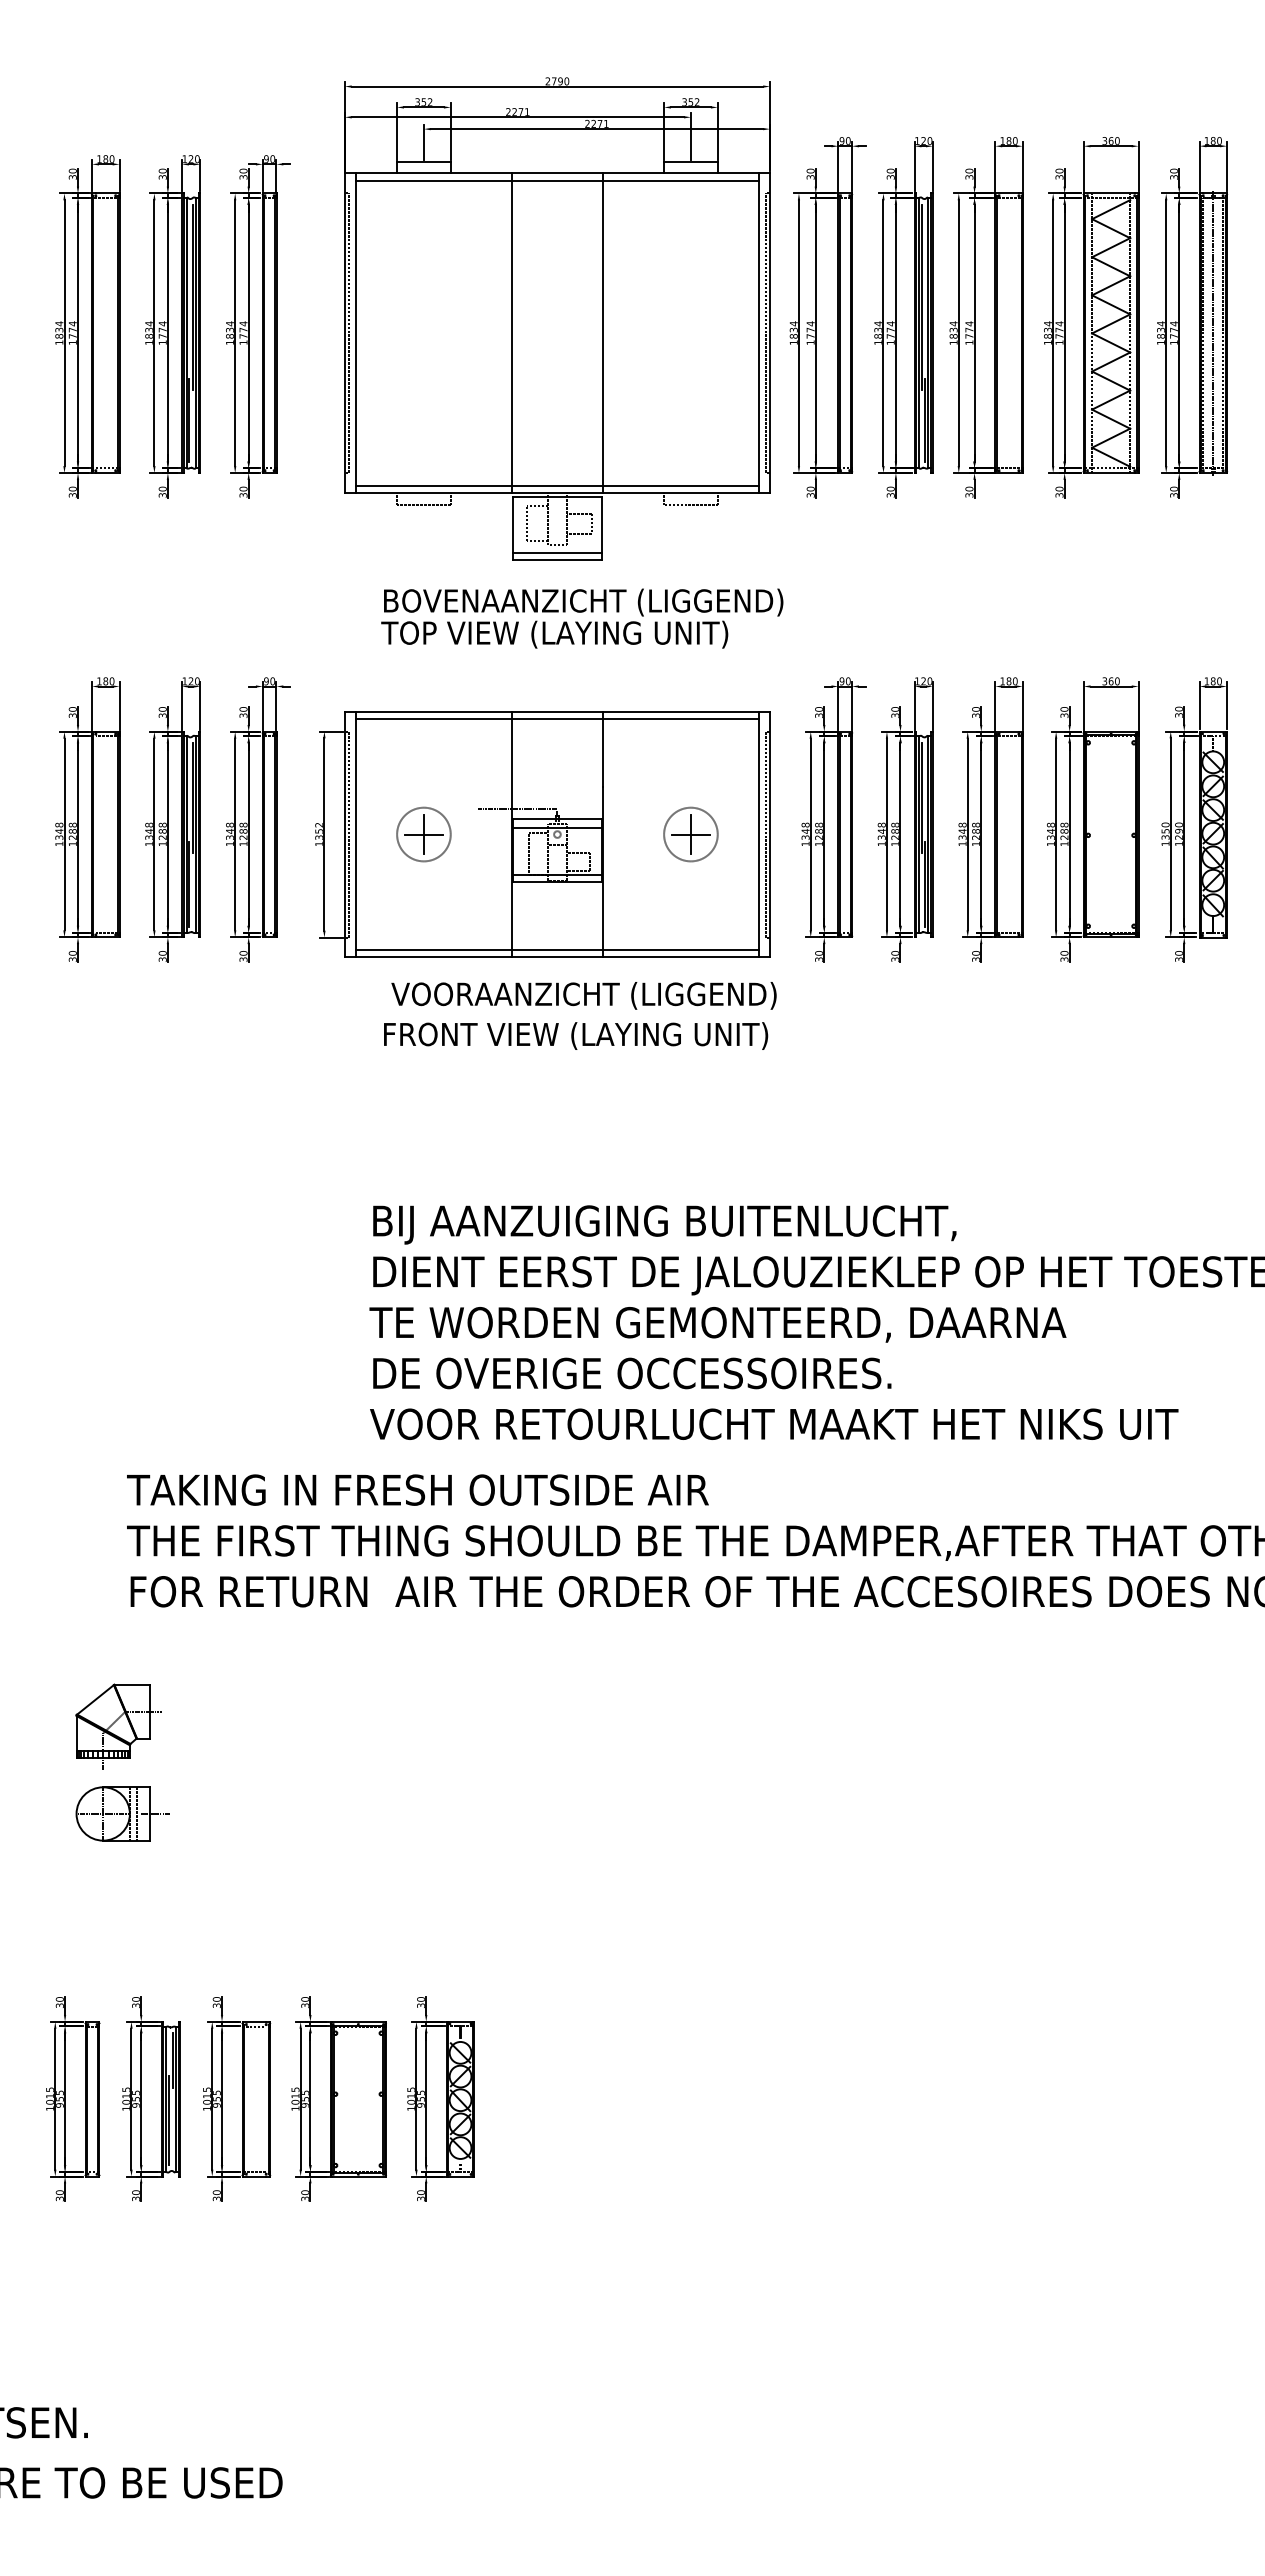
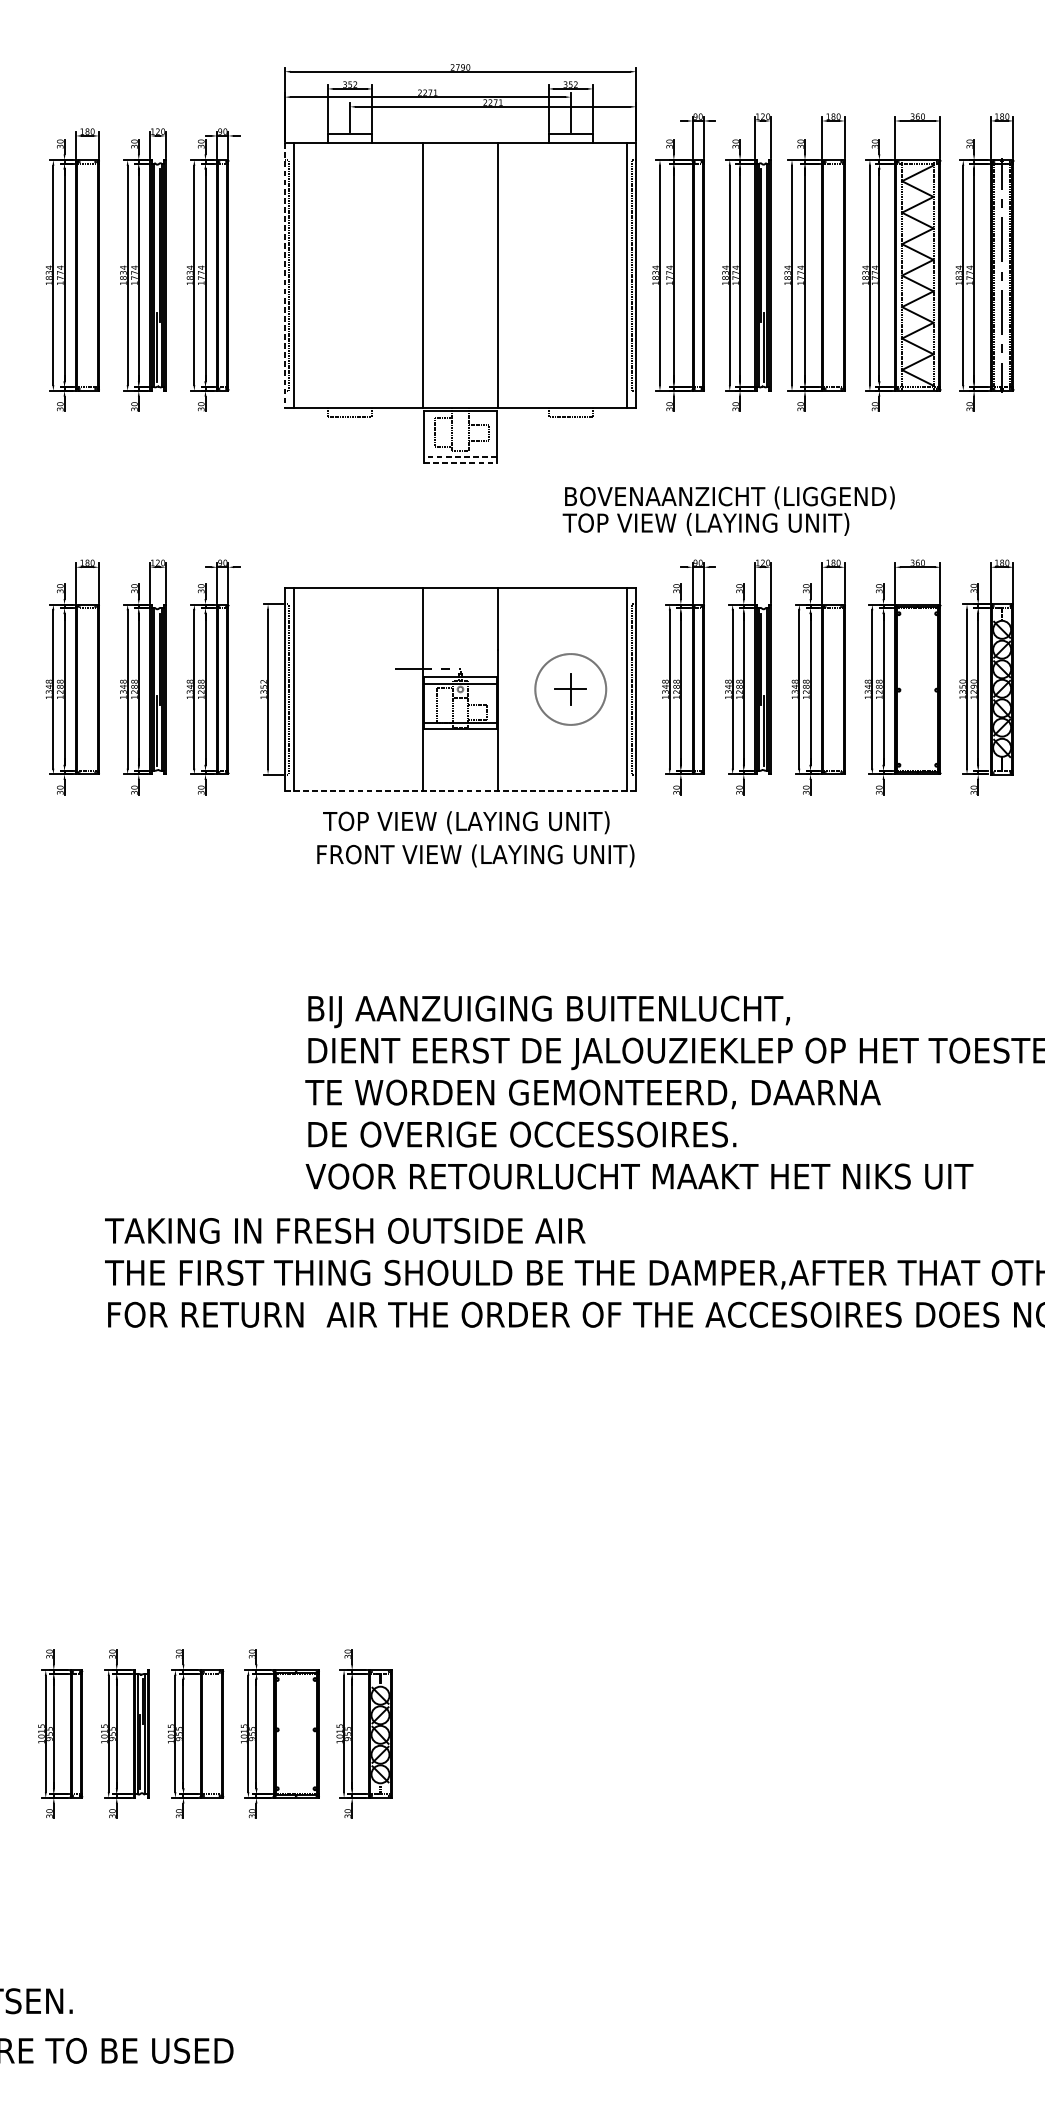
line: (557, 180) -> (460, 149), removed
line: (344, 333) -> (284, 275), solid -> dashed
line: (557, 485) -> (460, 401), removed
line: (556, 552) -> (459, 456), solid -> dashed
line: (557, 560) -> (460, 463), solid -> dashed
text: (582, 618) -> (728, 511), moved
line: (557, 719) -> (460, 594), removed
part: (423, 834) -> (349, 689), removed
circle: (690, 834) -> (570, 689), size x1.6
line: (557, 949) -> (460, 784), removed
line: (557, 957) -> (460, 791), solid -> dashed
text: (583, 995) -> (482, 822), VOORAANZICHT (LIGGEND) -> TOP VIEW (LAYING UNIT)
part: (122, 1762) -> (101, 1455), removed

